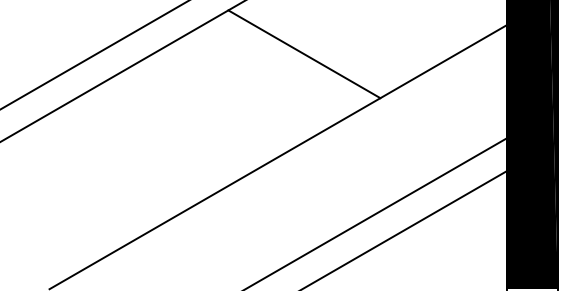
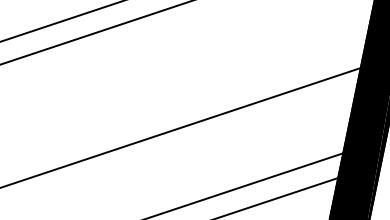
line: (304, 54) -> (203, 58), removed

